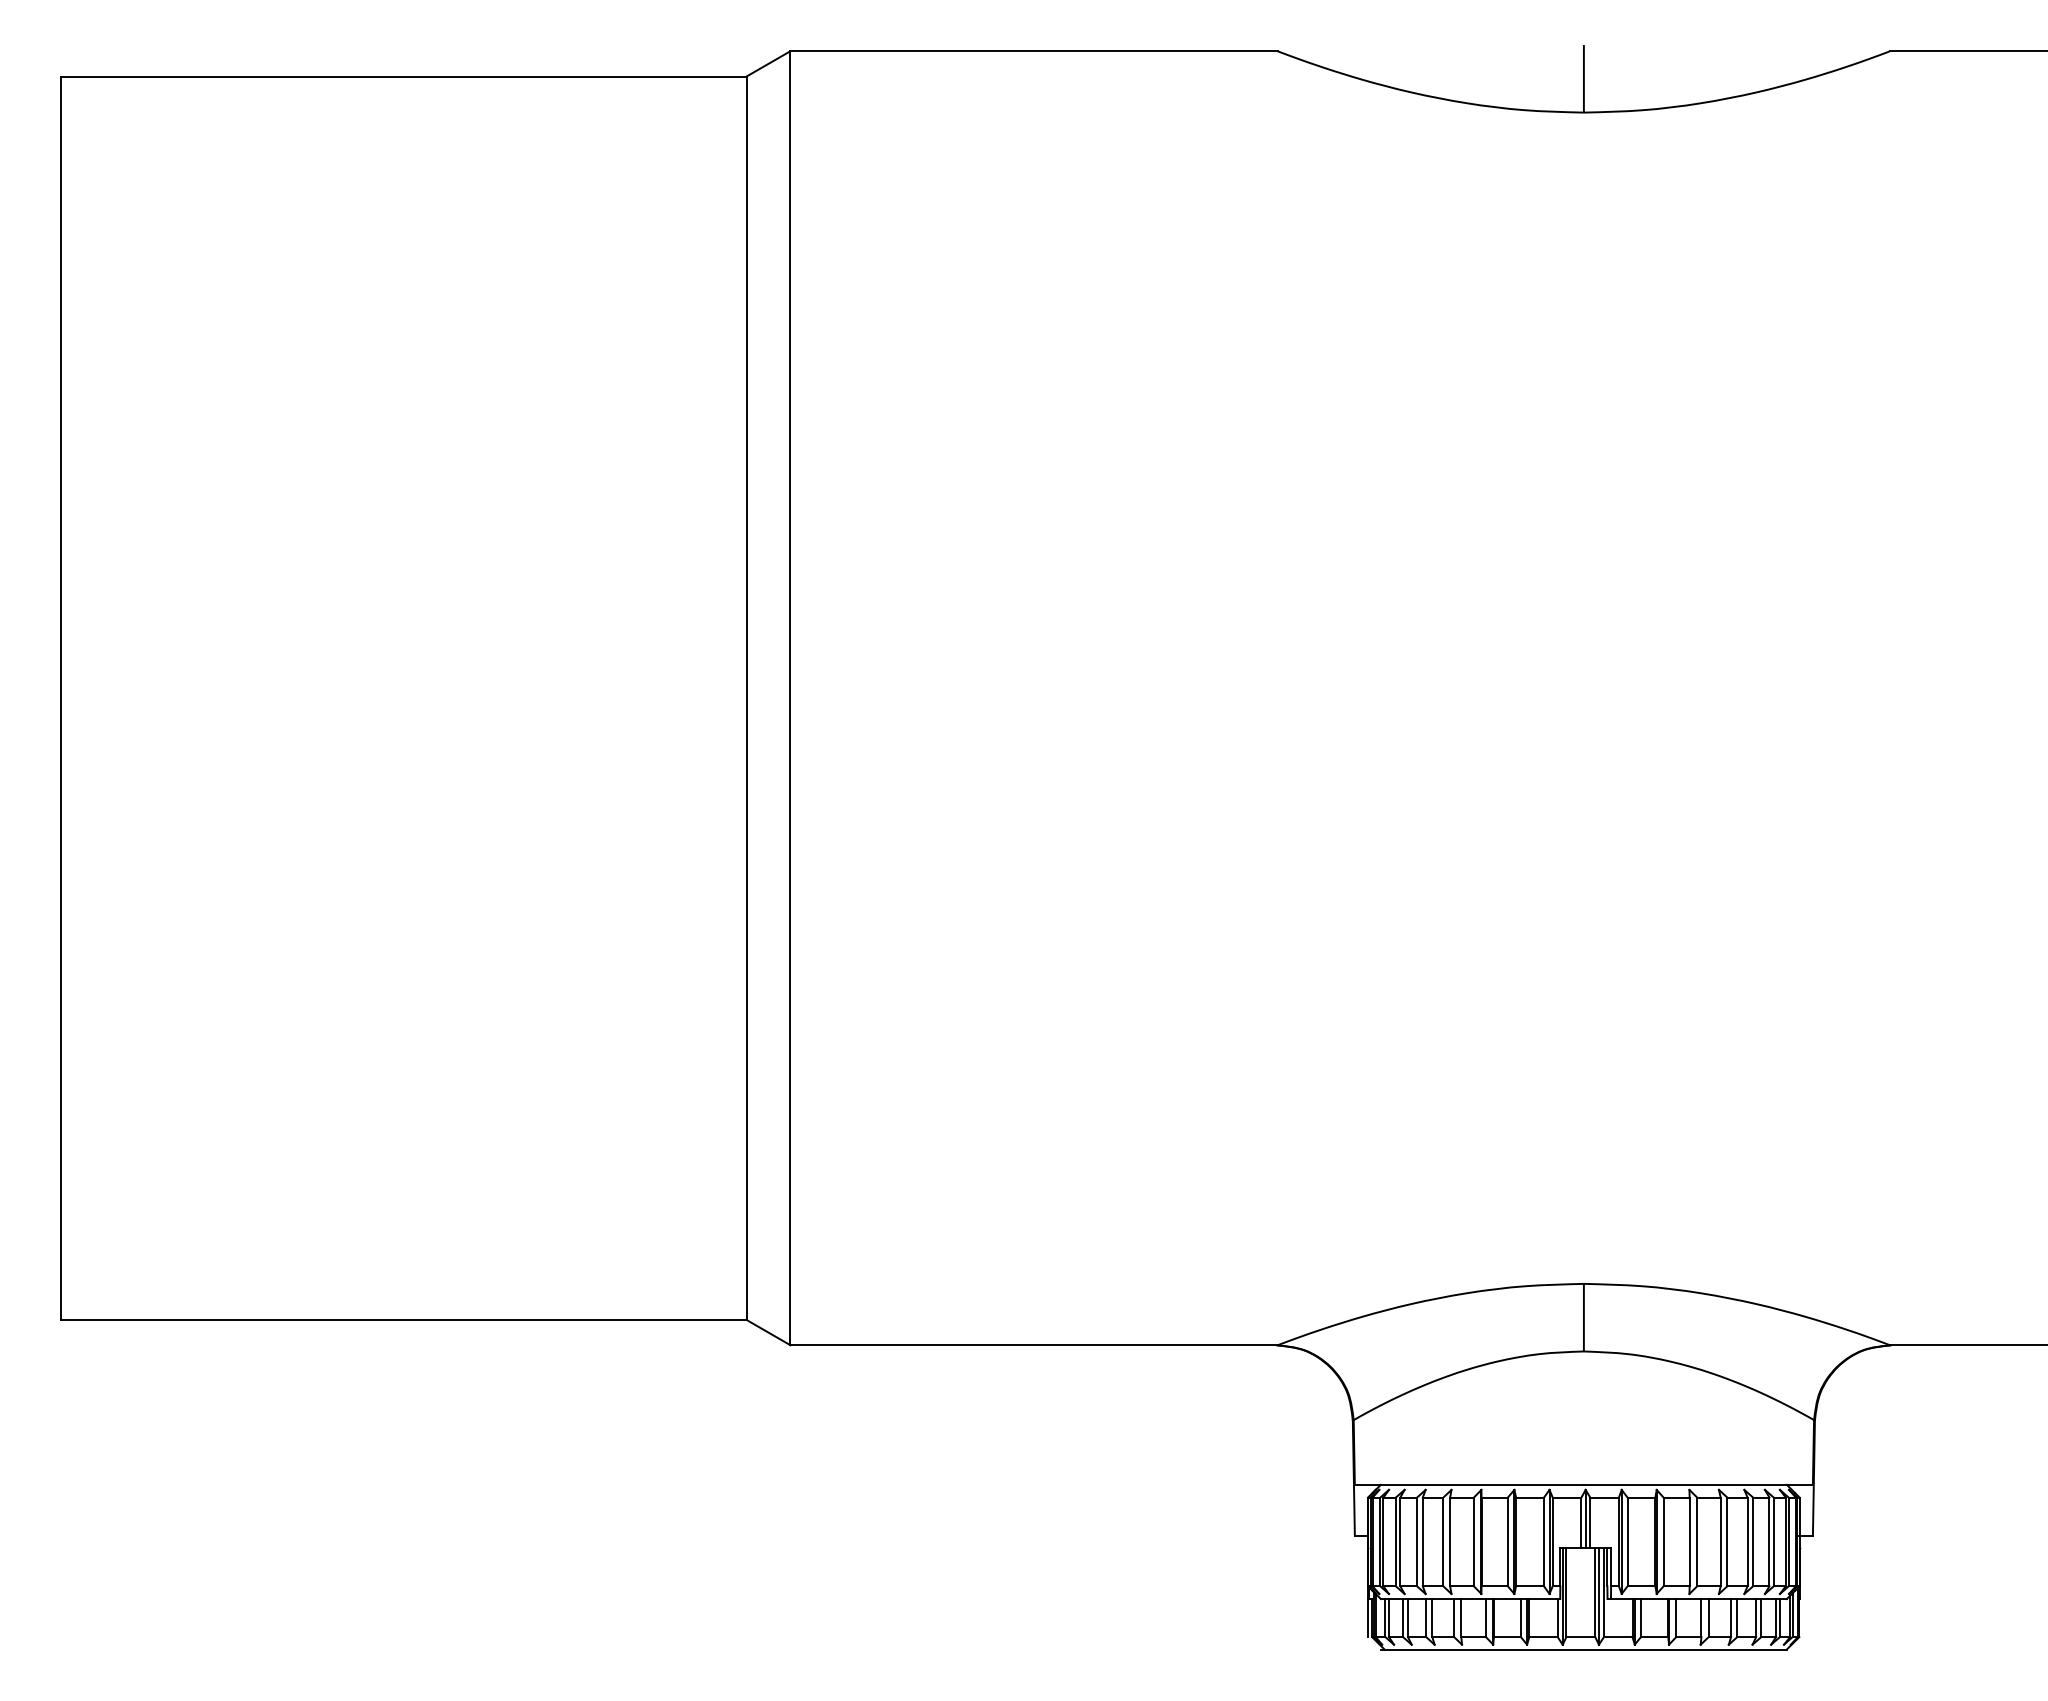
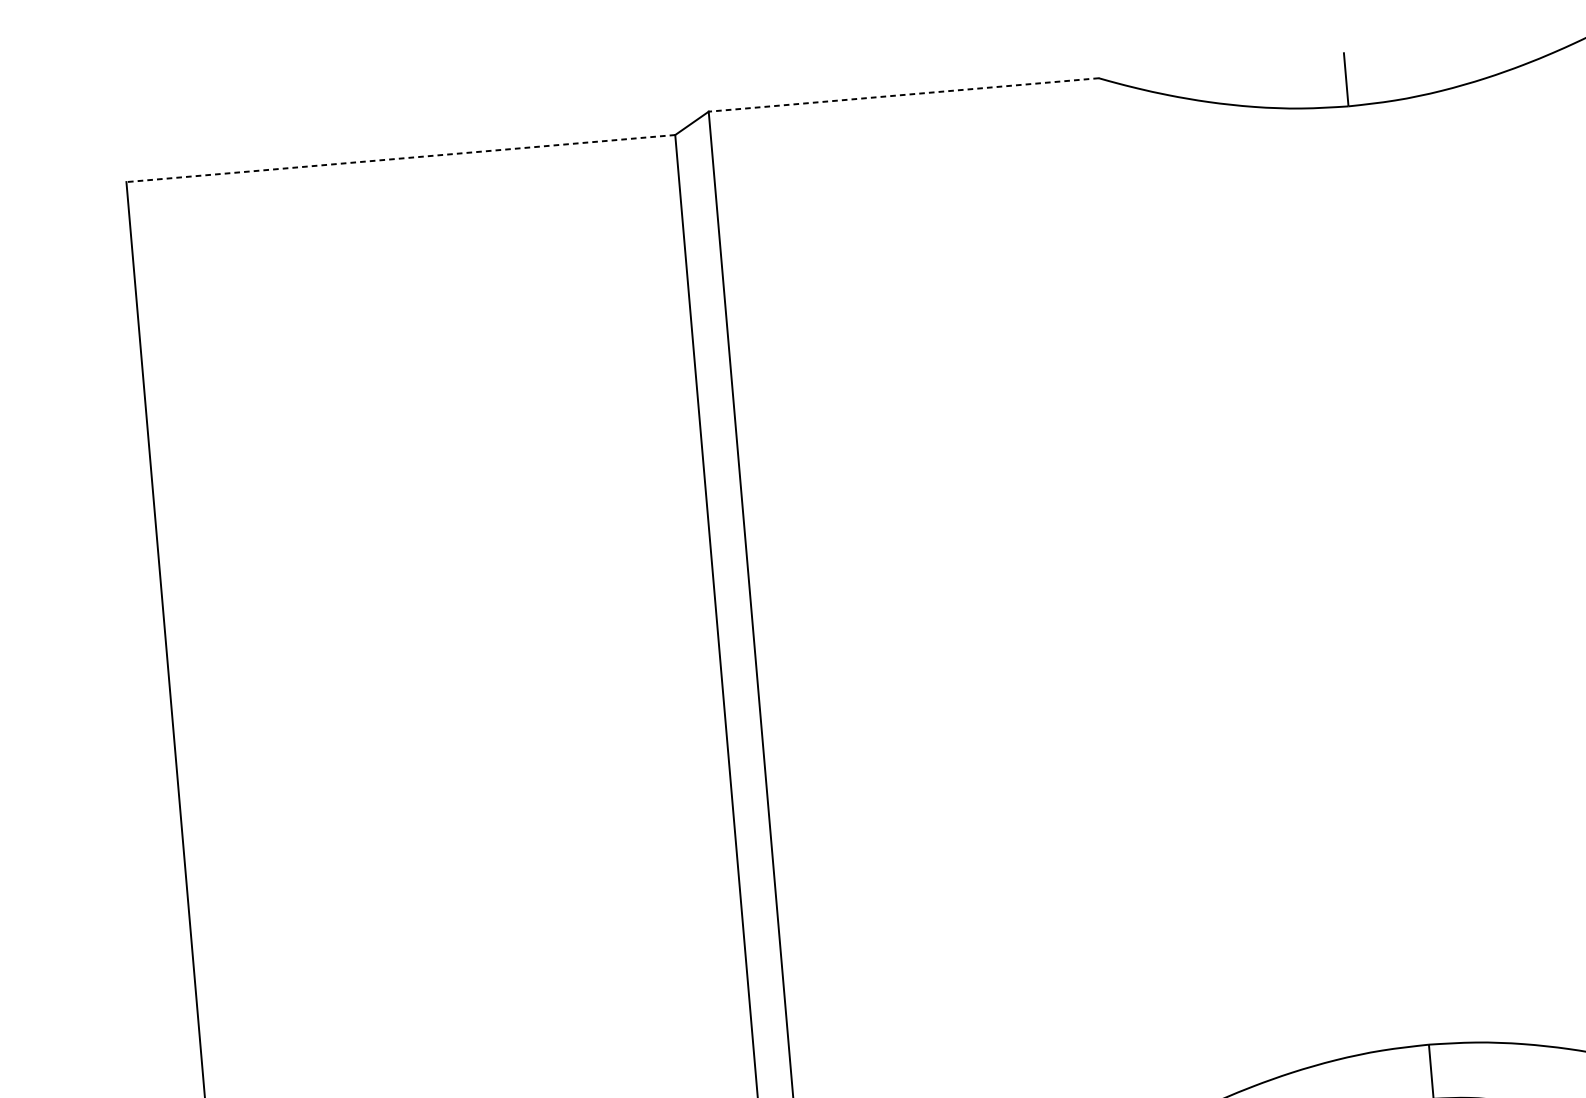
line: (1034, 51) -> (904, 95), solid -> dashed
line: (403, 76) -> (400, 158), solid -> dashed

